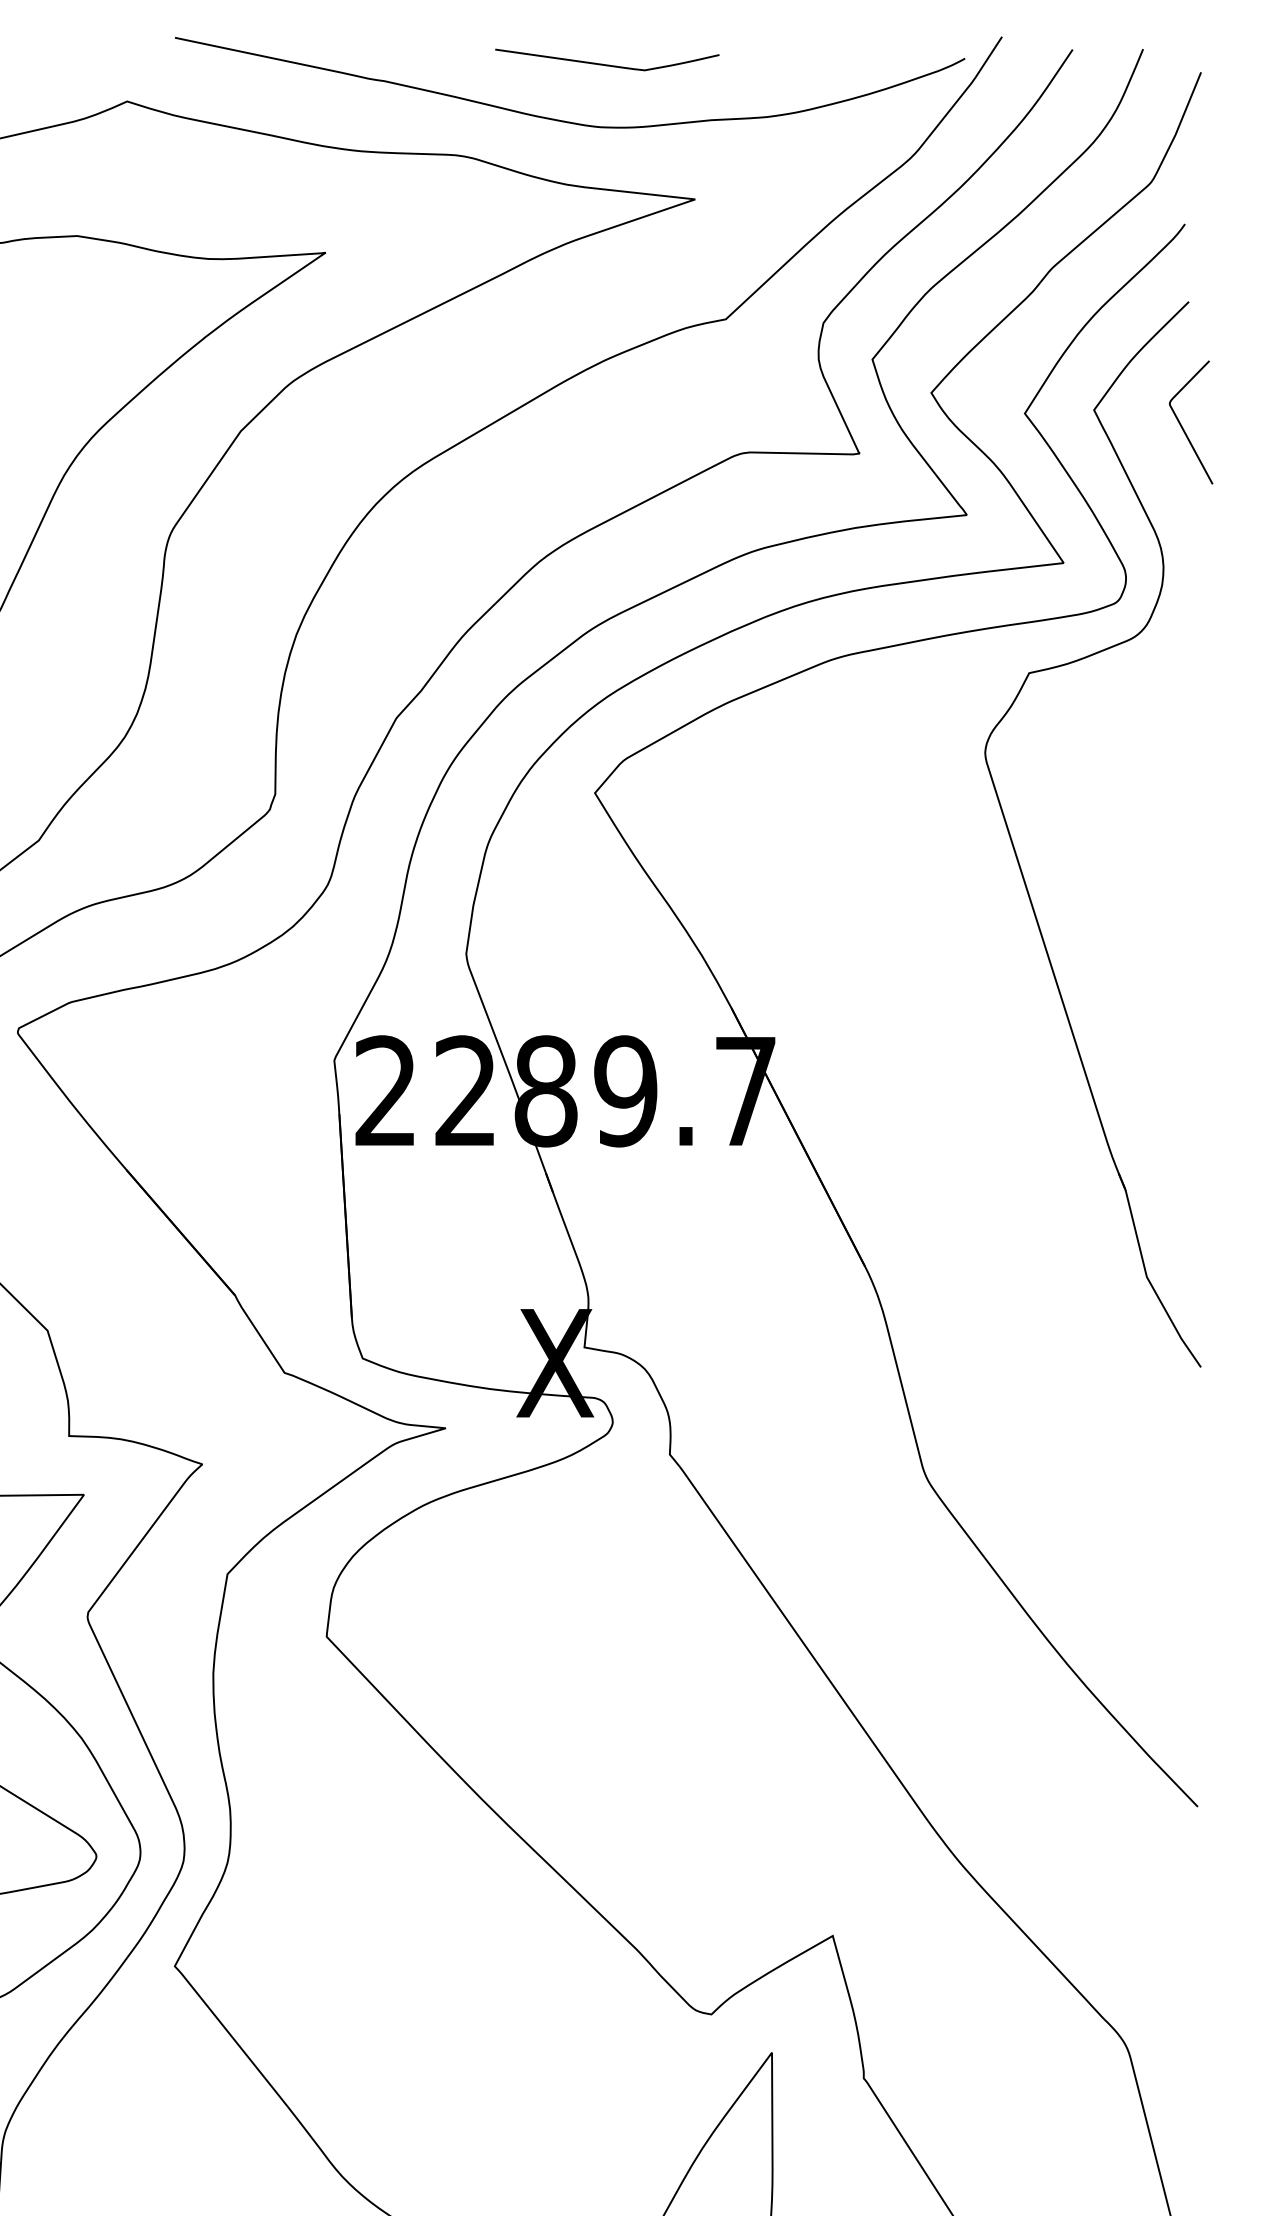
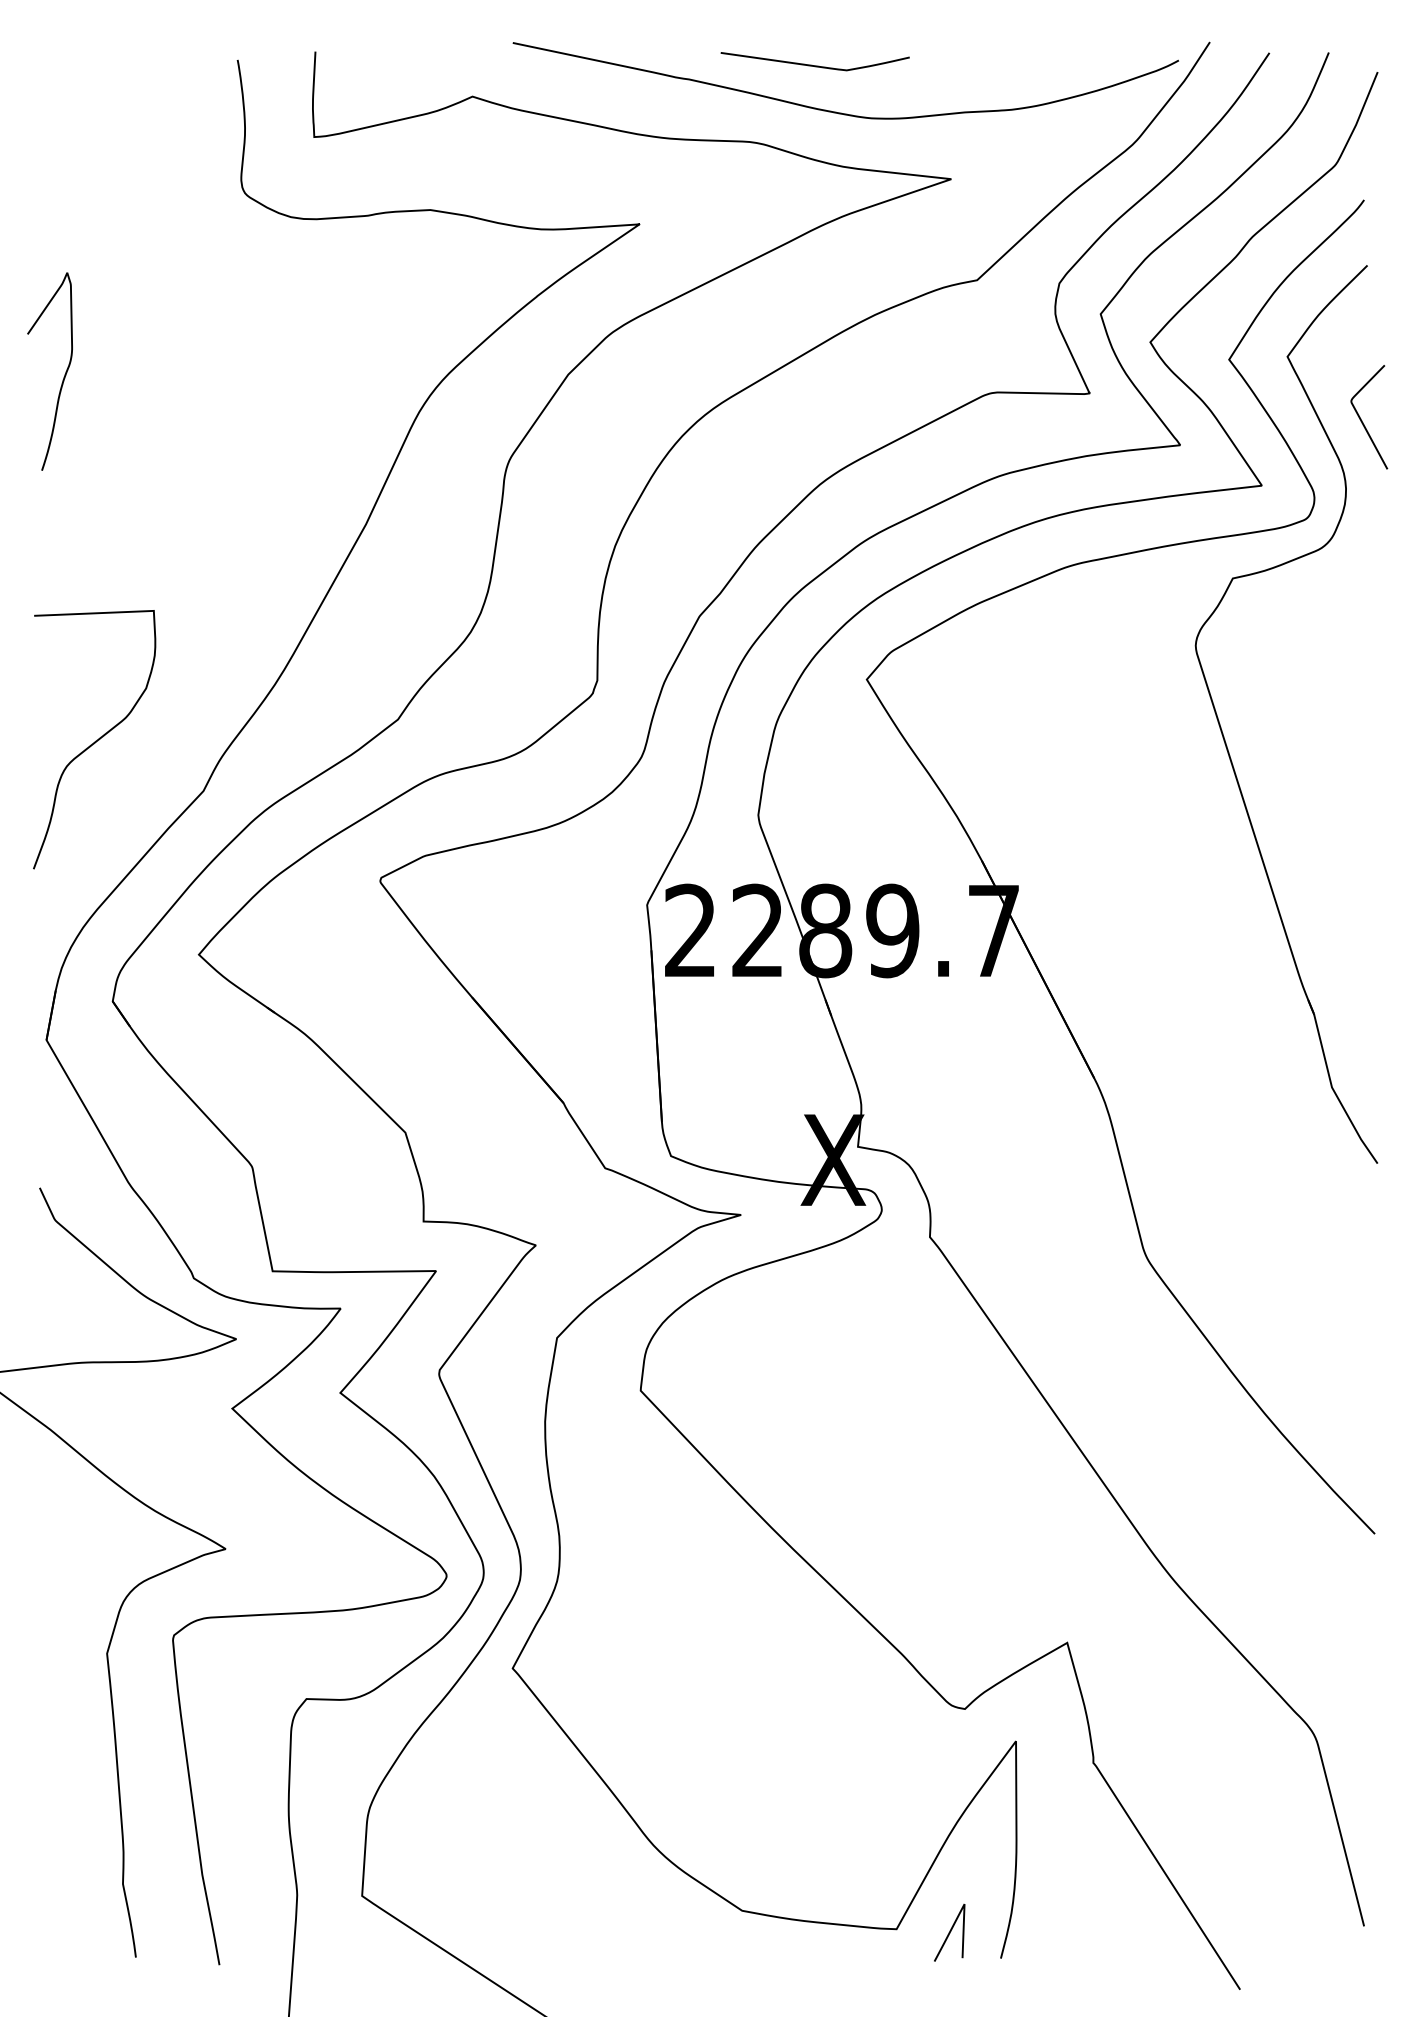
curve: (606, 64) -> (814, 65), moved
curve: (1183, 426) -> (1362, 420), moved

